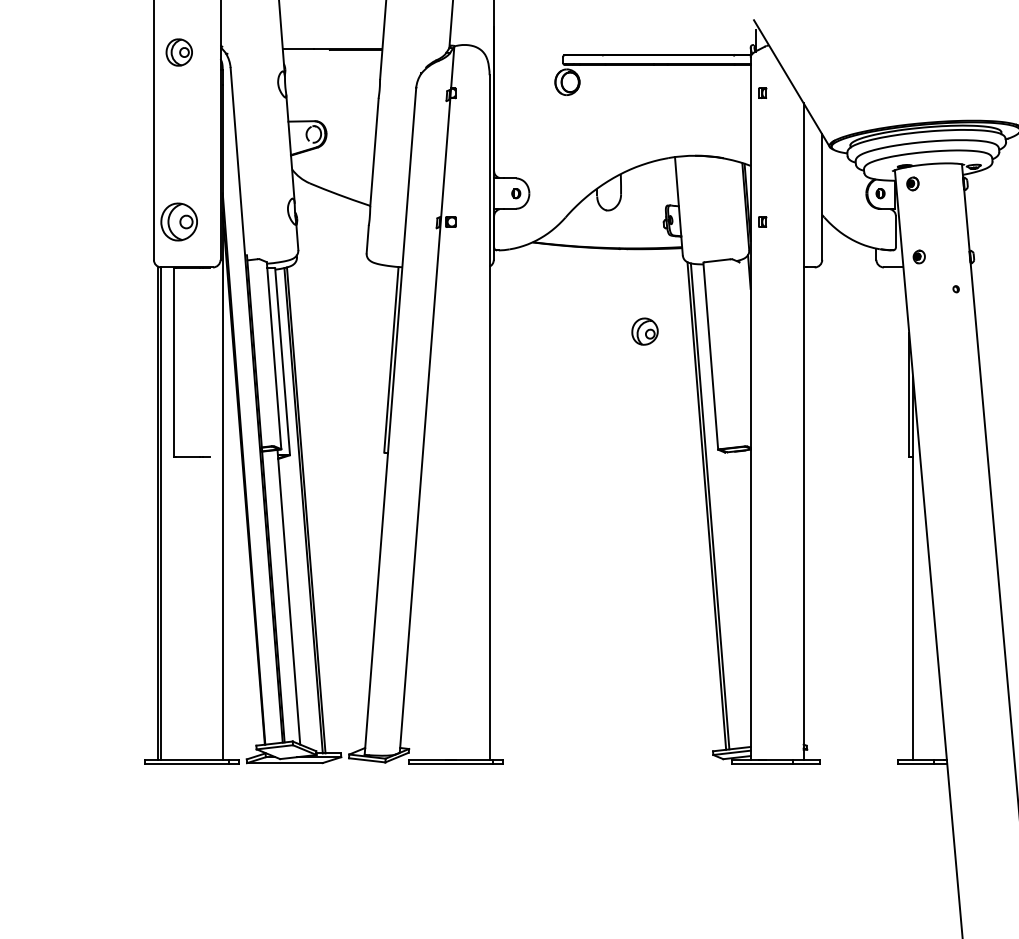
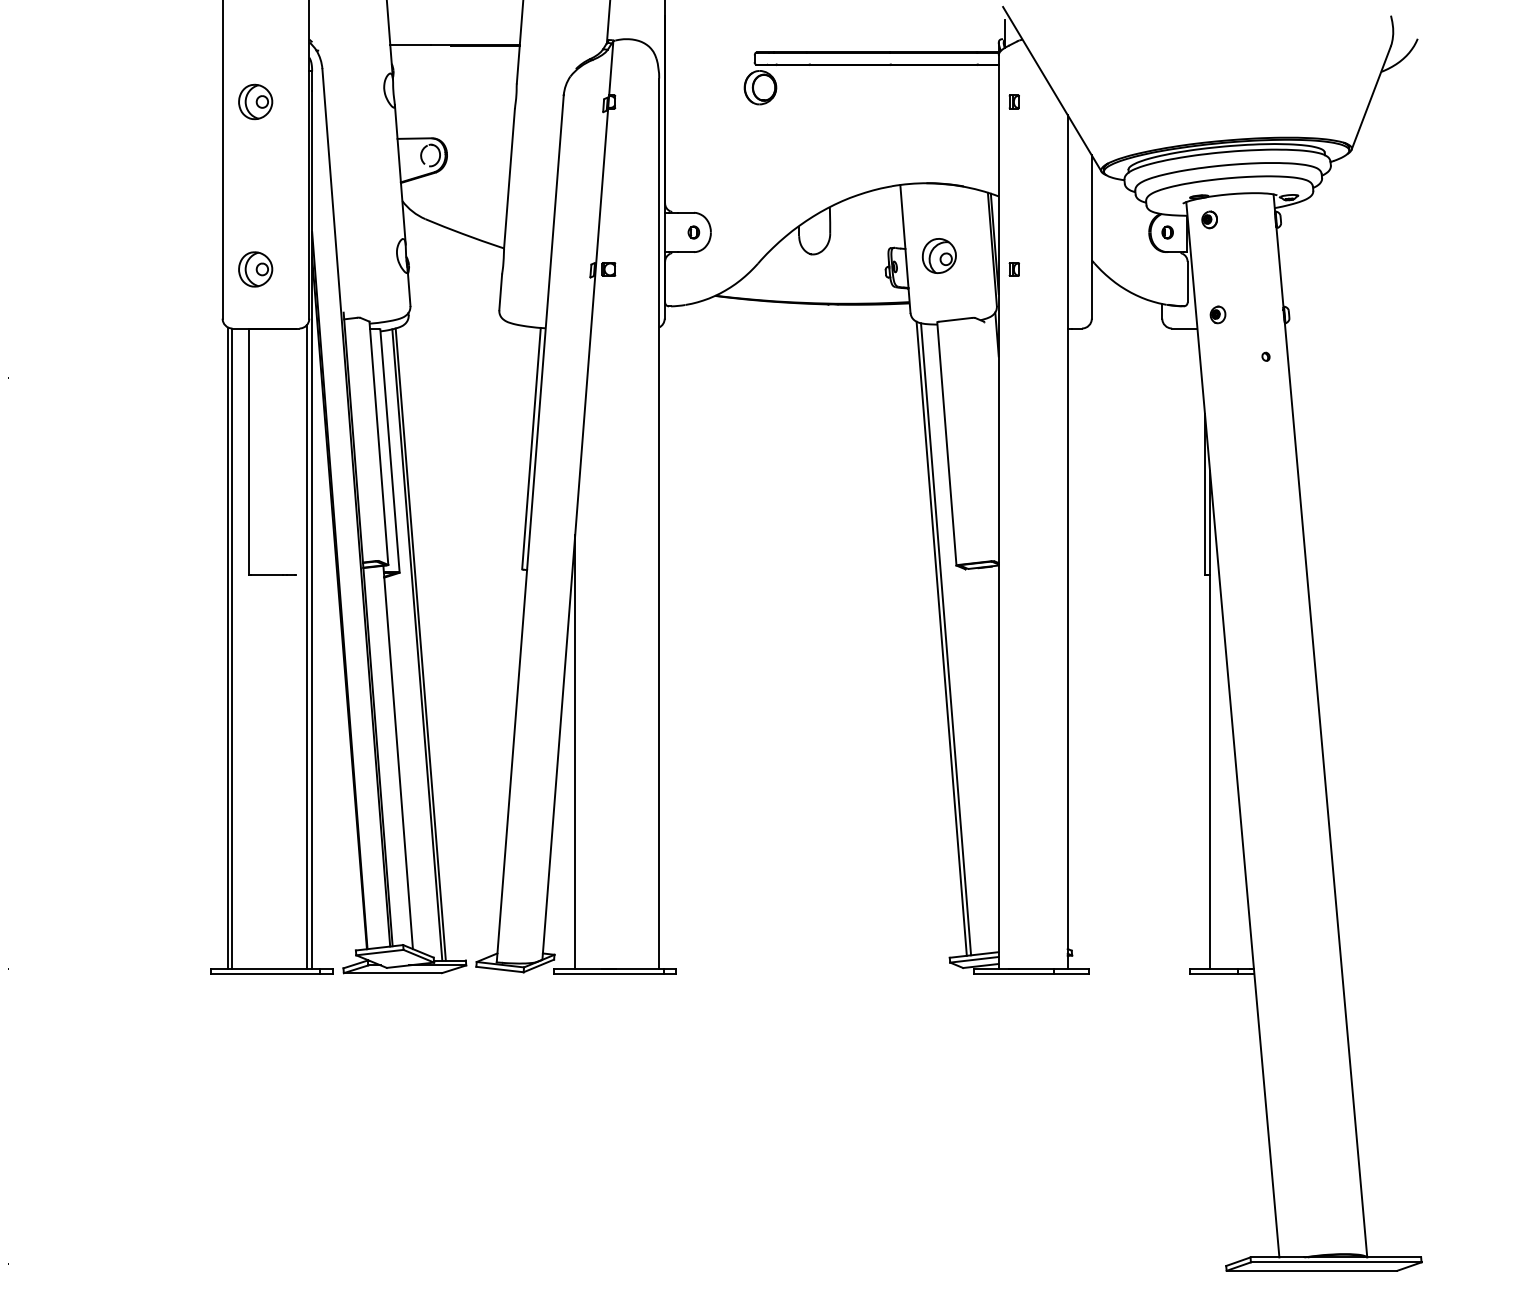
part: (179, 52) -> (255, 101), moved
part: (179, 222) -> (255, 269), size x0.71
part: (644, 331) -> (938, 255), moved
line: (219, 511) -> (307, 646), added
line: (425, 592) -> (575, 751), added

